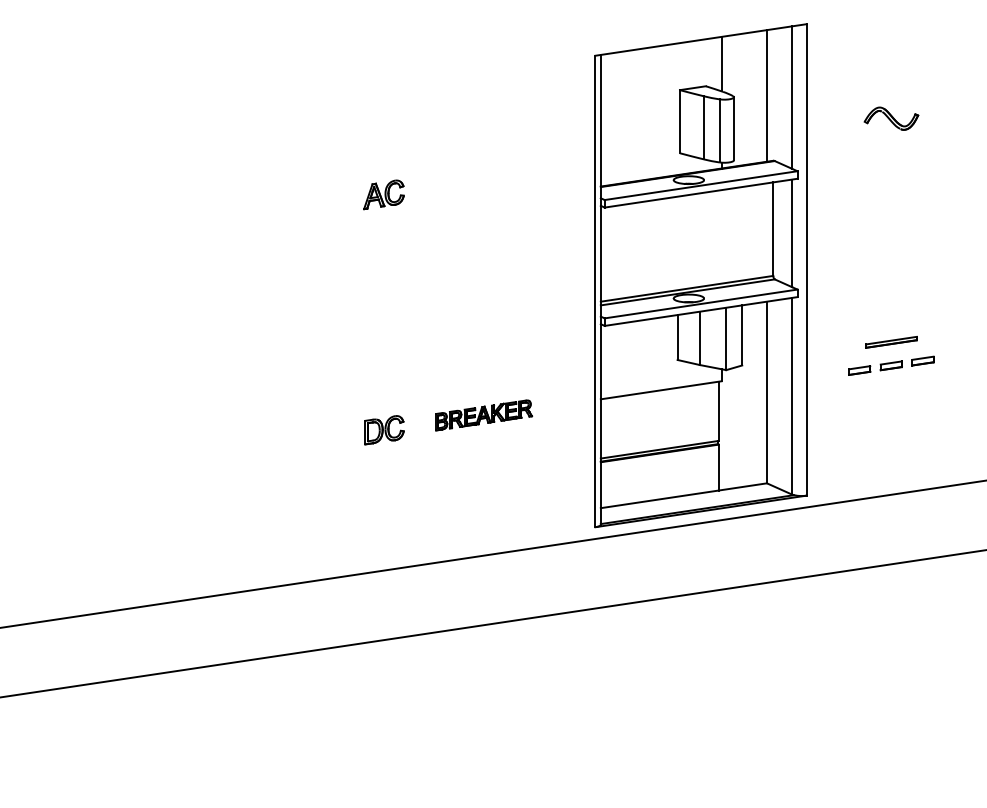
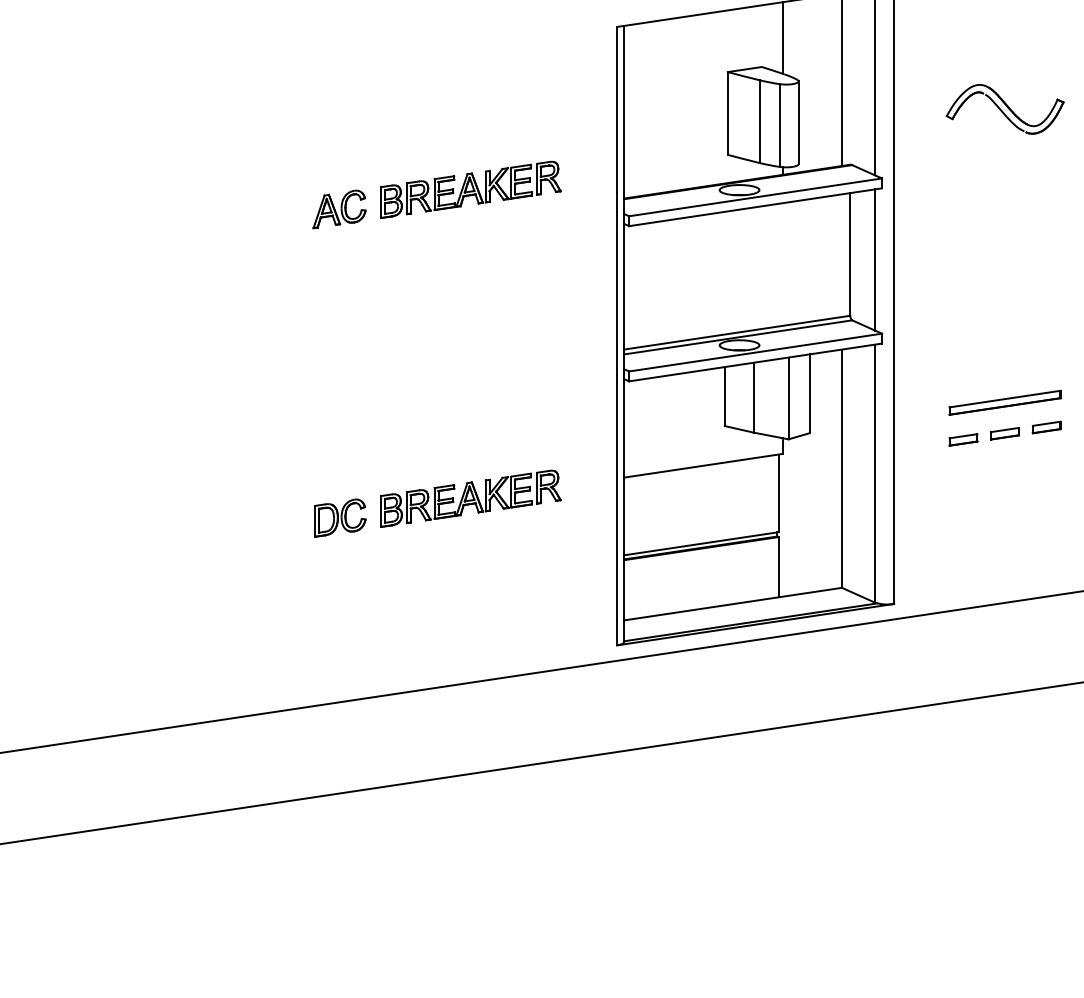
part: (891, 118) -> (1005, 109), size x1.67
part: (483, 179) -> (470, 189), added
part: (891, 342) -> (1005, 403), size x1.67
part: (483, 415) -> (470, 498), size x1.43

